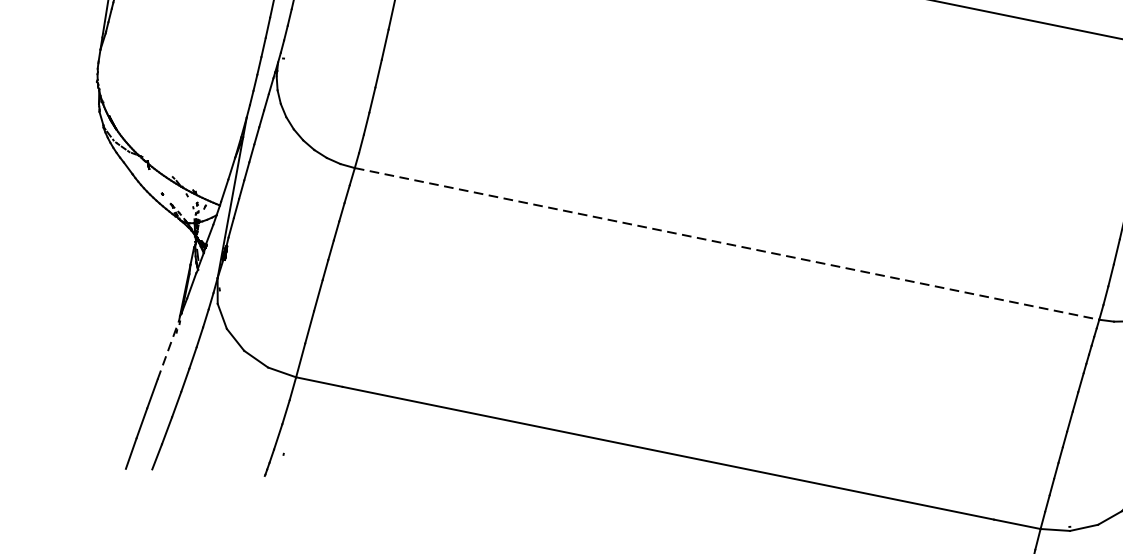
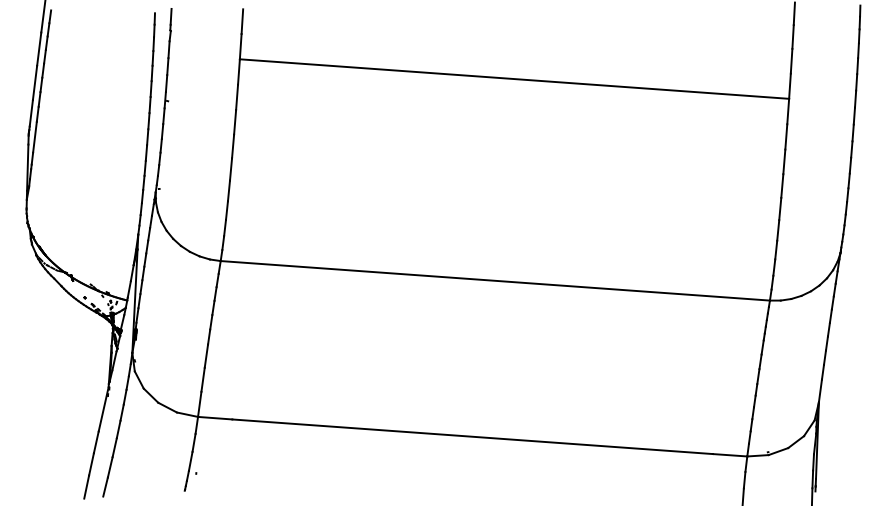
line: (727, 243) -> (495, 280), dashed -> solid
line: (168, 350) -> (103, 409), dashed -> solid

